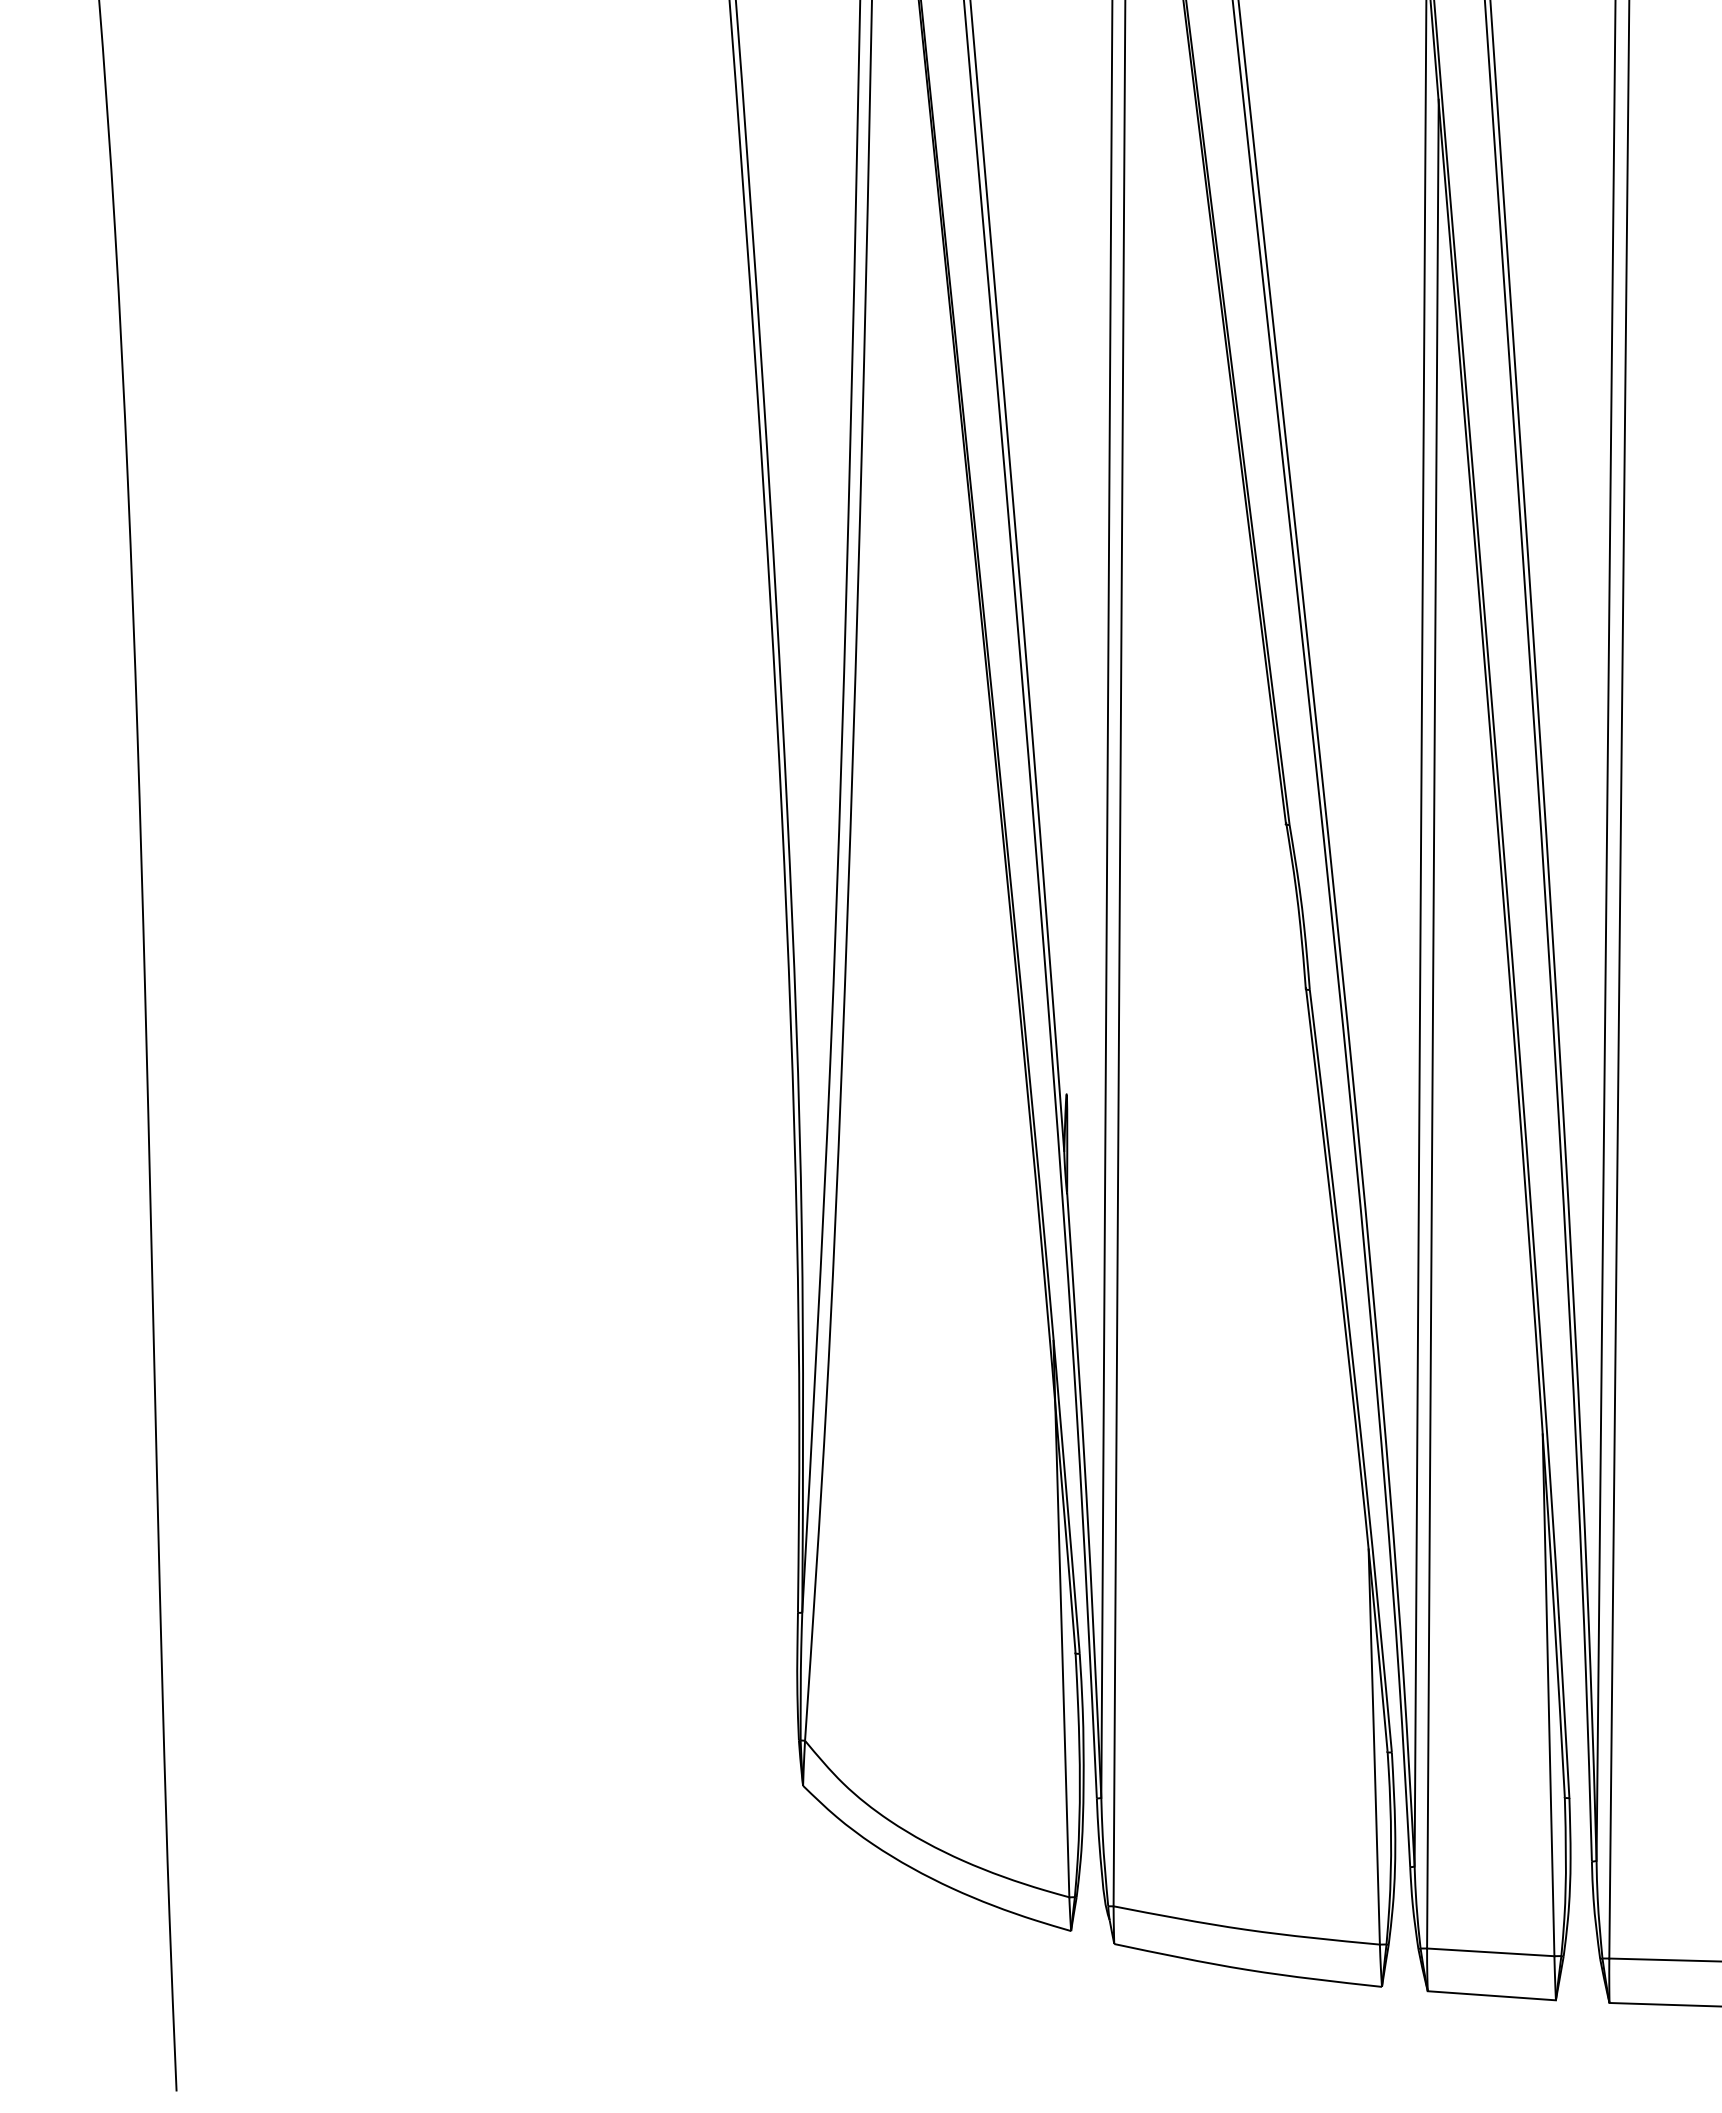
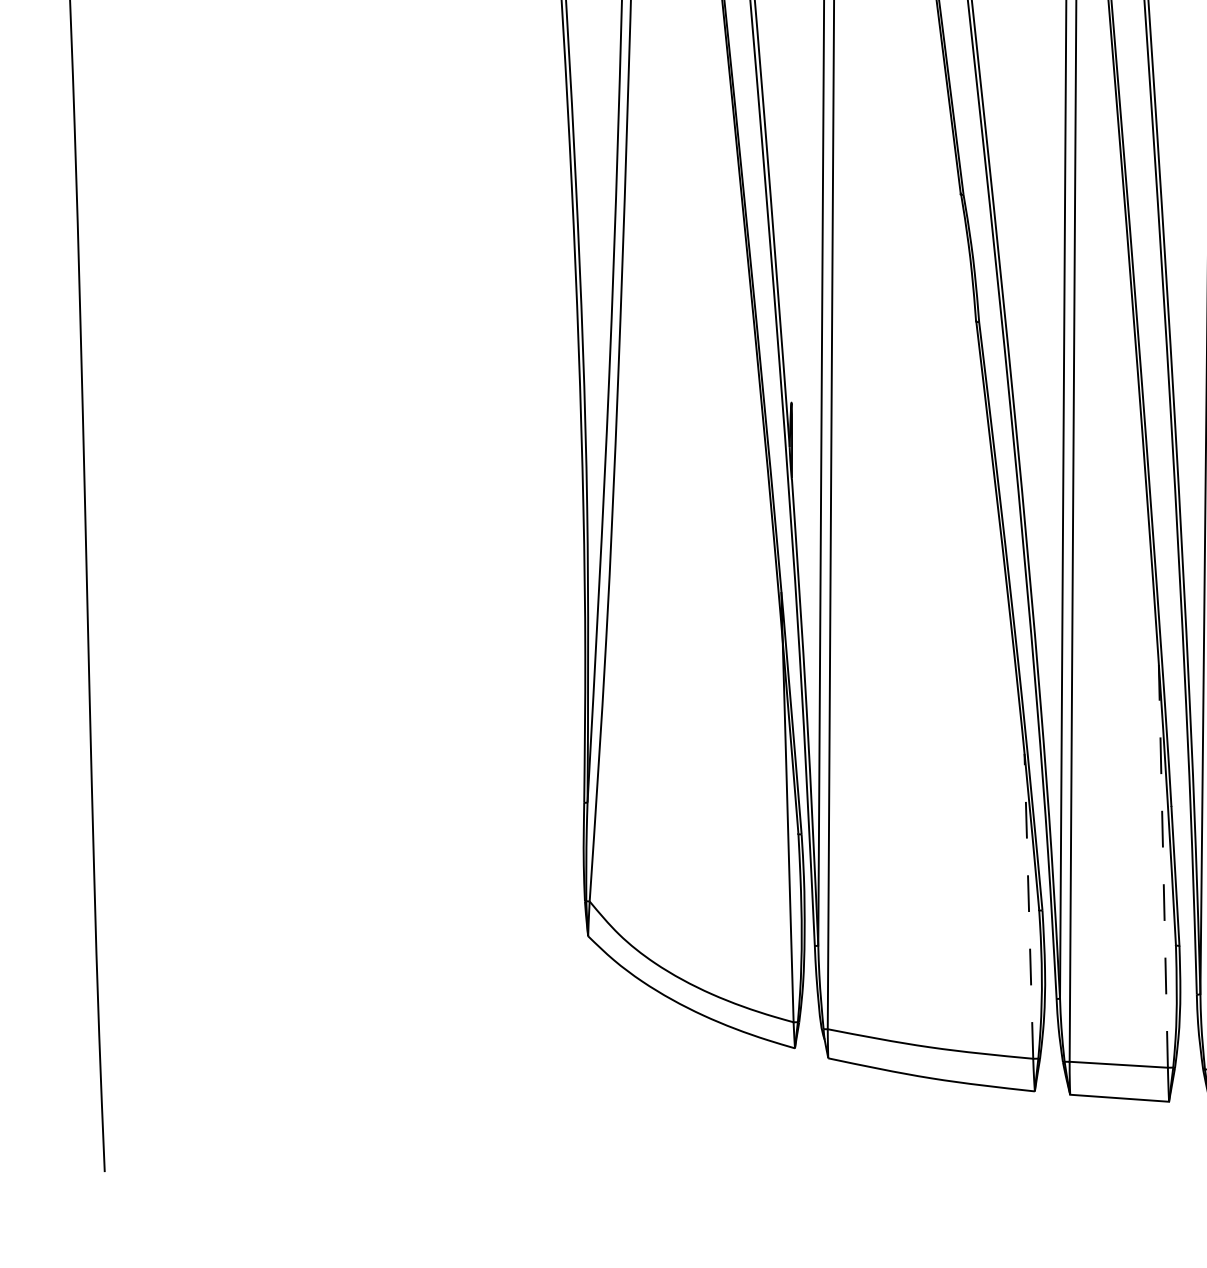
line: (1548, 1695) -> (1163, 866), solid -> dashed
line: (1374, 1747) -> (1029, 906), solid -> dashed

